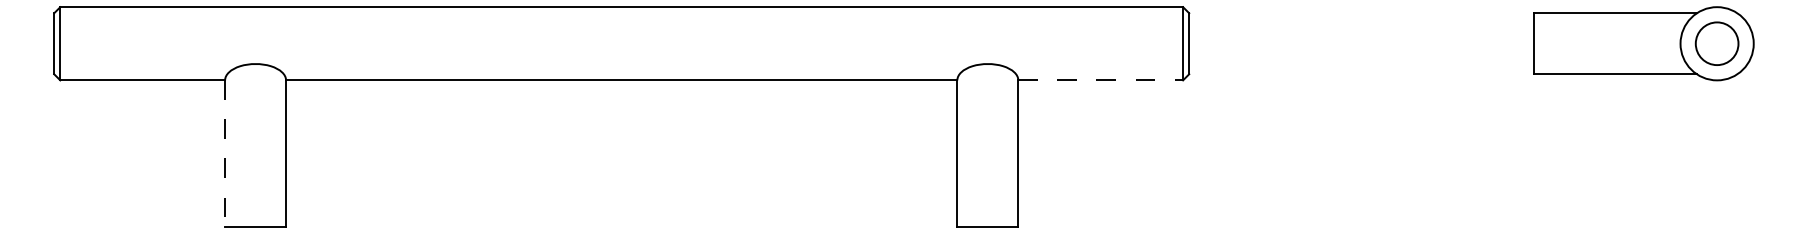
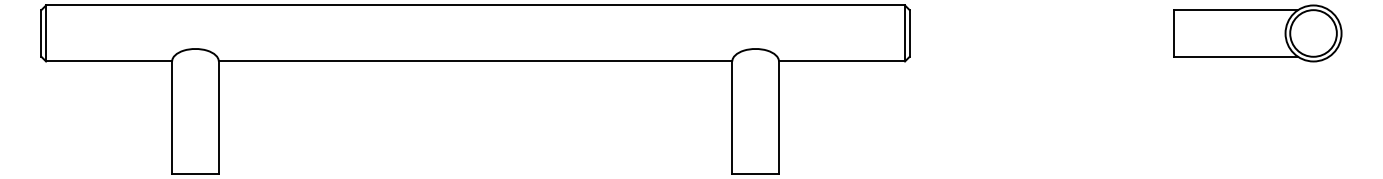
circle: (1716, 43) -> (1313, 33), size x1.43
line: (1101, 80) -> (842, 61), dashed -> solid
line: (225, 154) -> (172, 118), dashed -> solid

